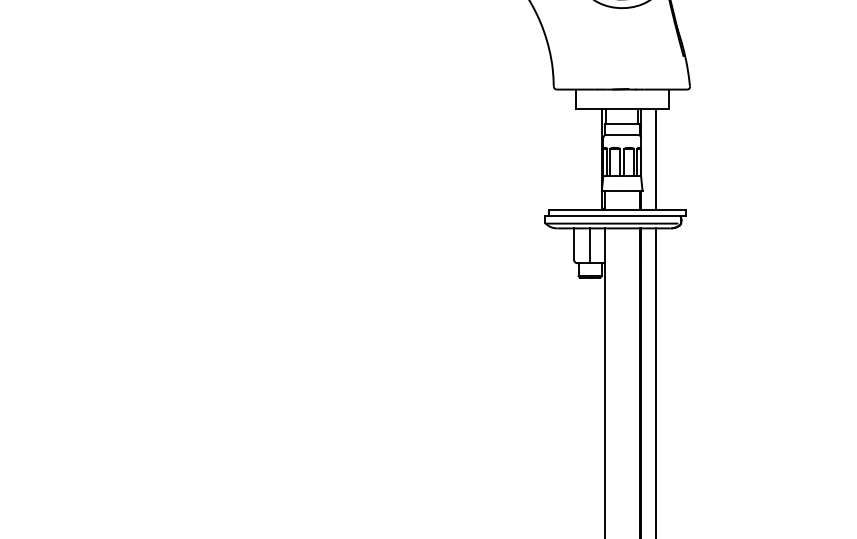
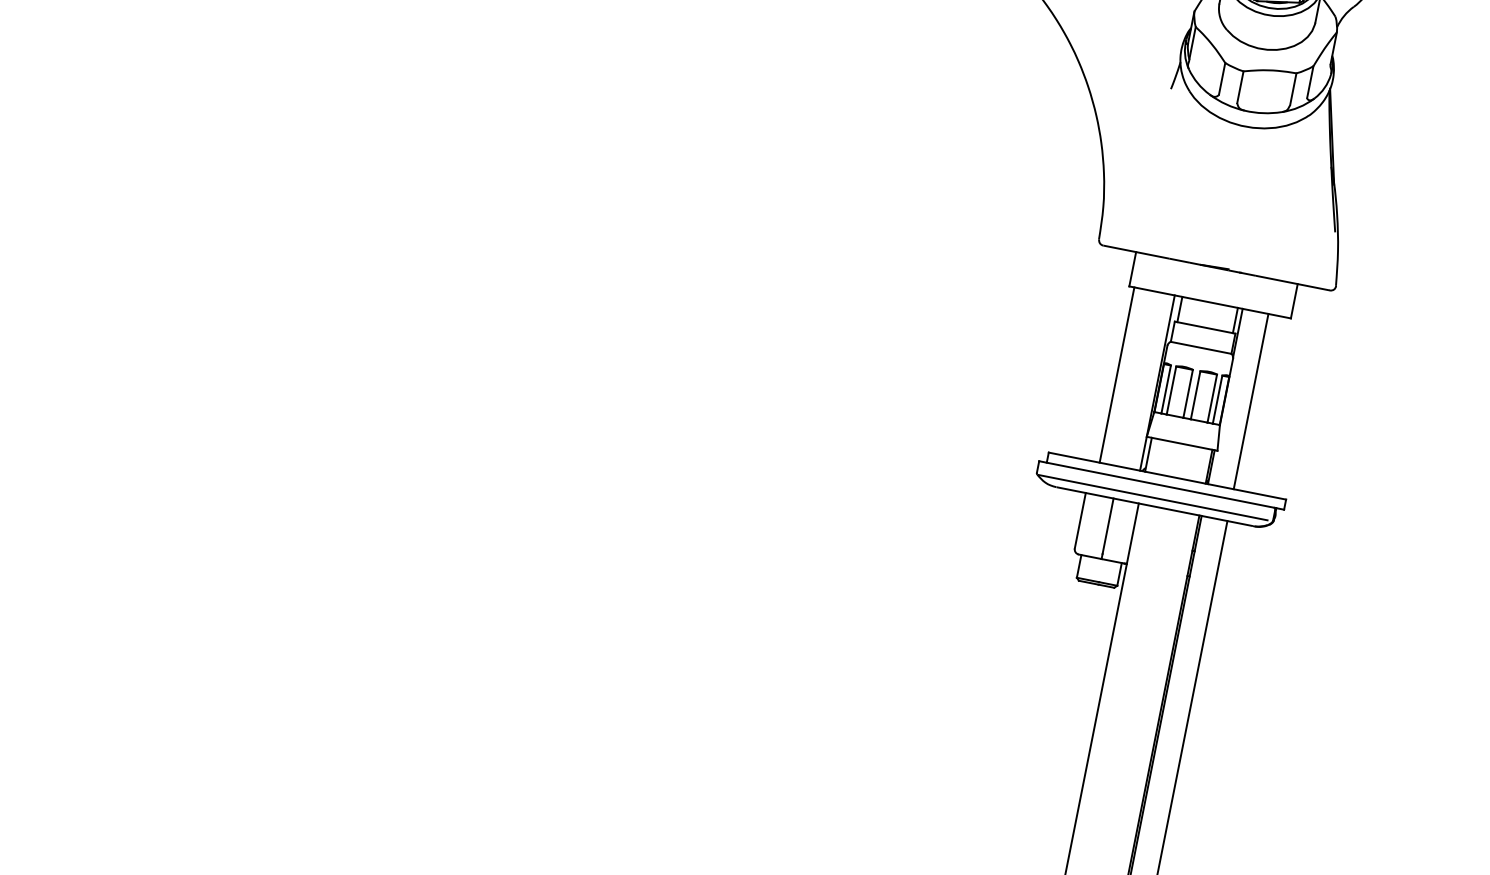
line: (578, 159) -> (1116, 374), added

